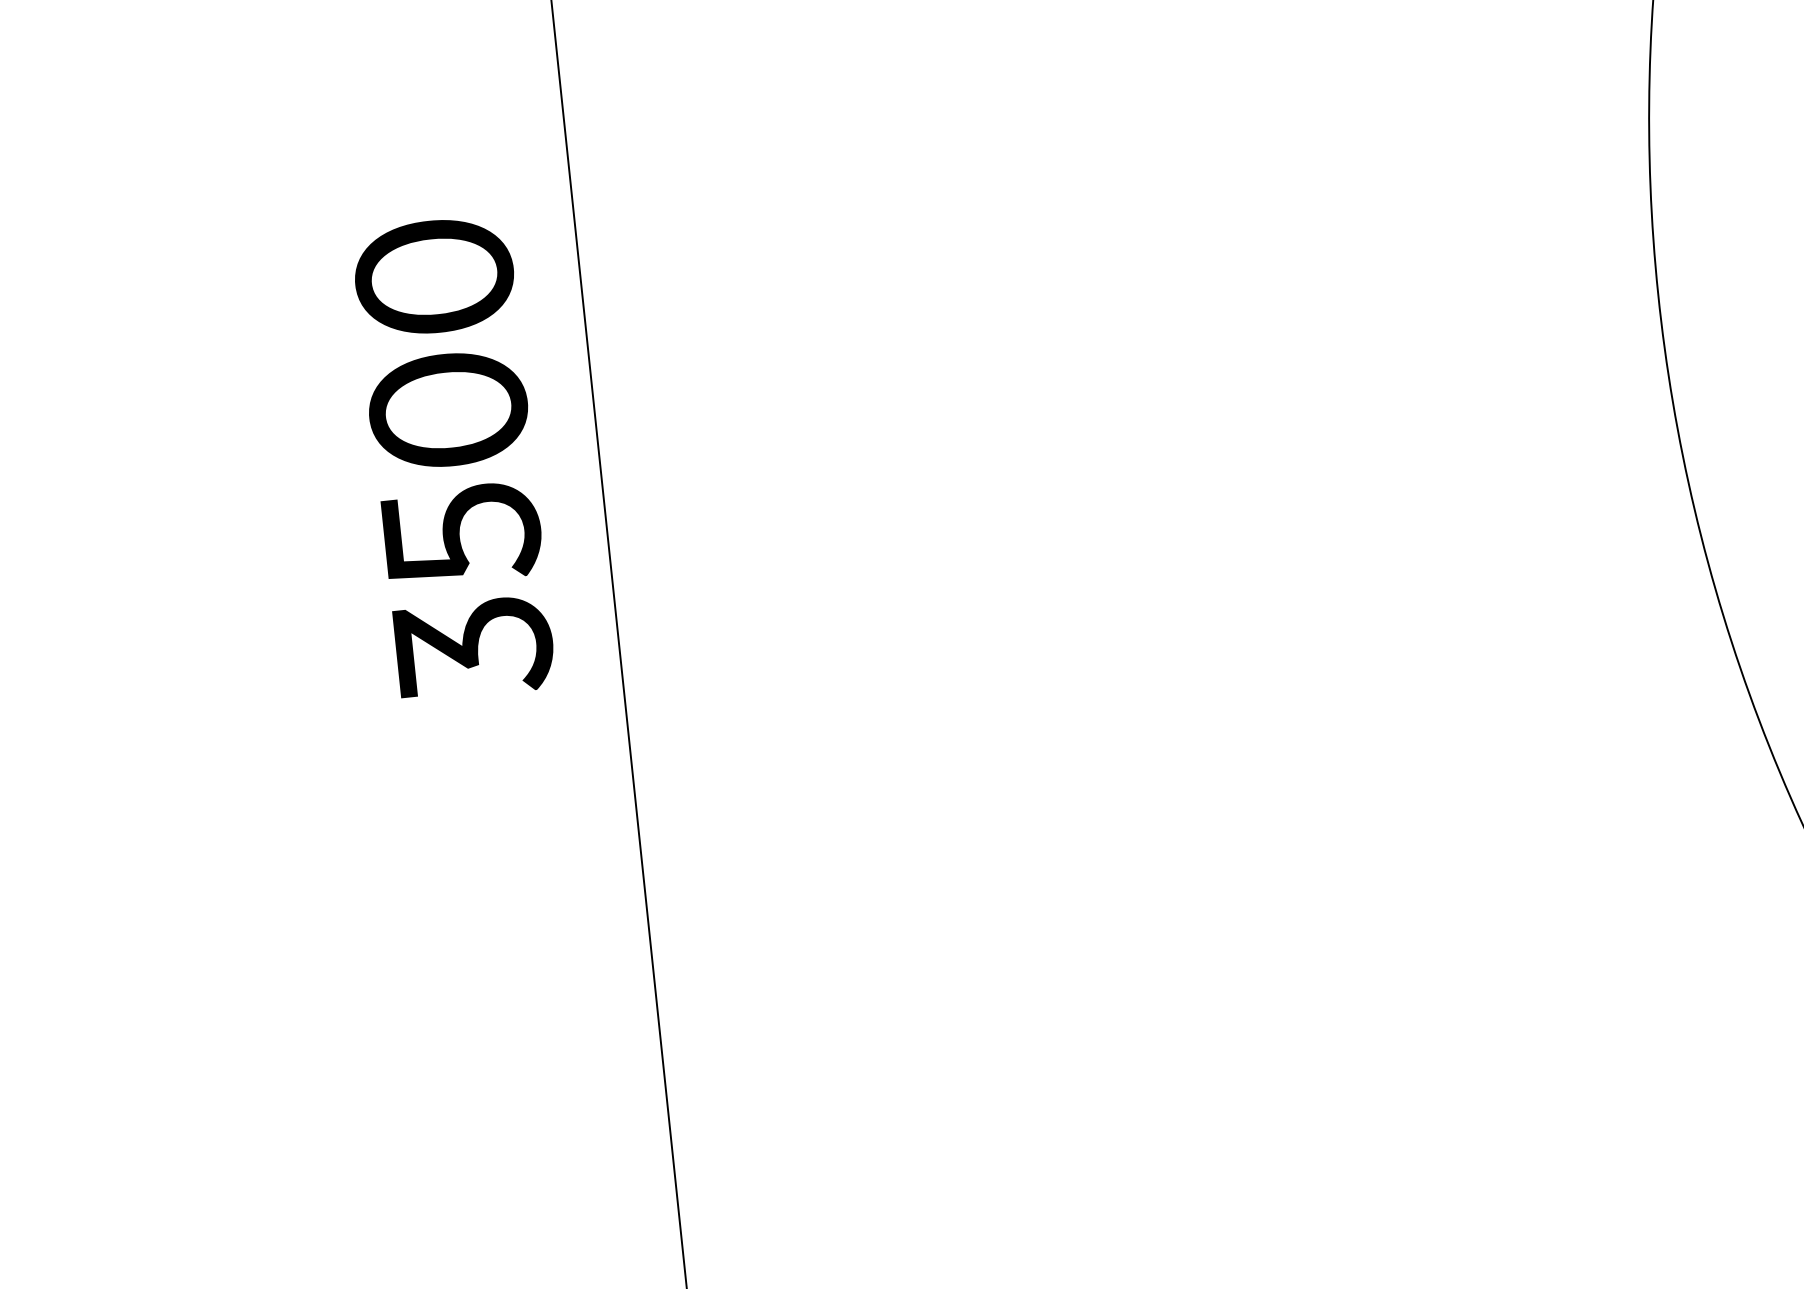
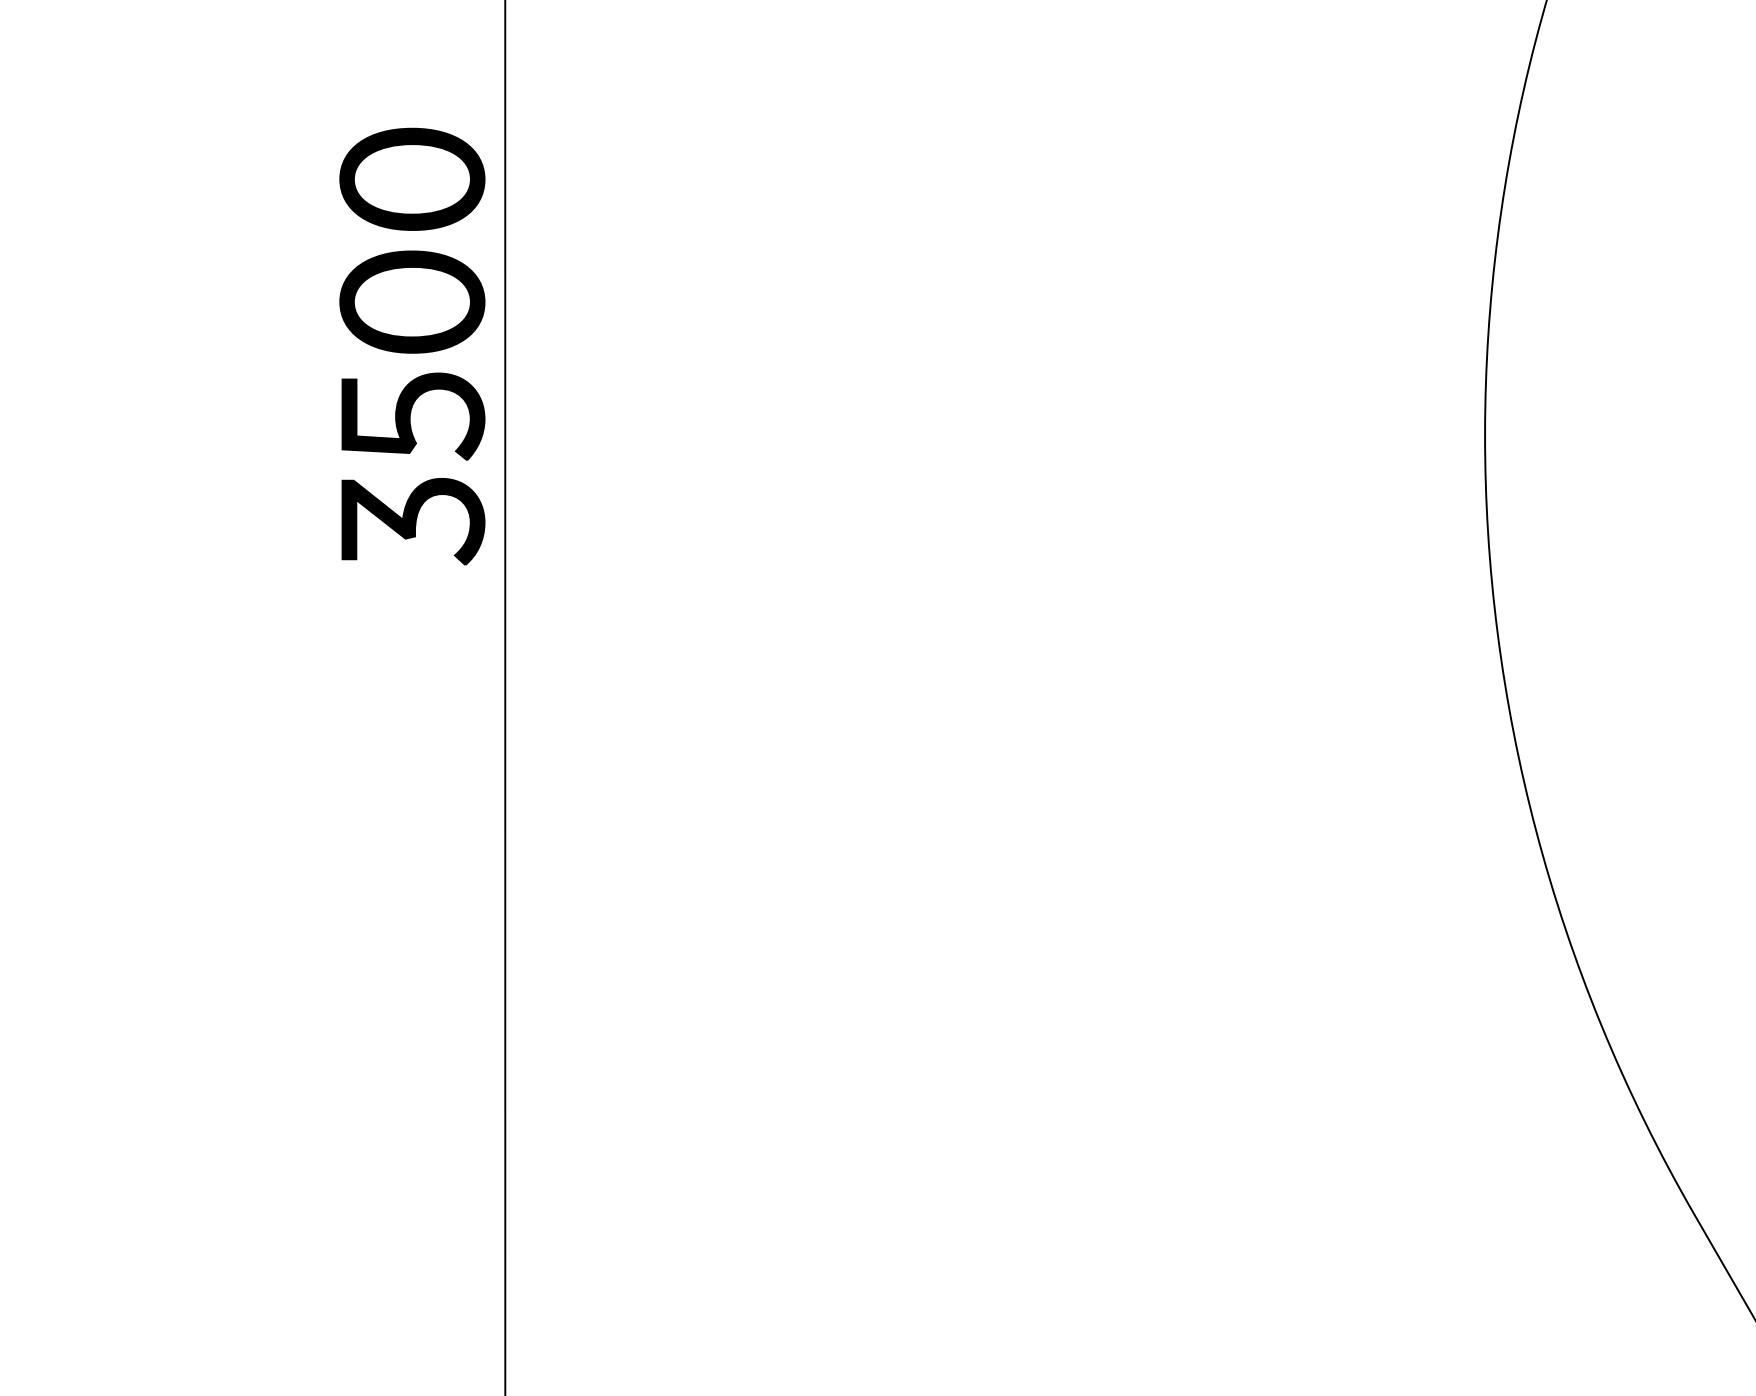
part: (453, 458) -> (412, 346), moved

